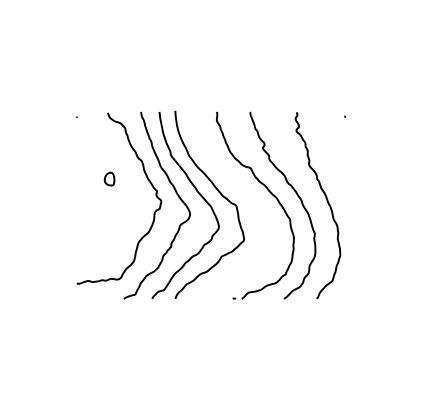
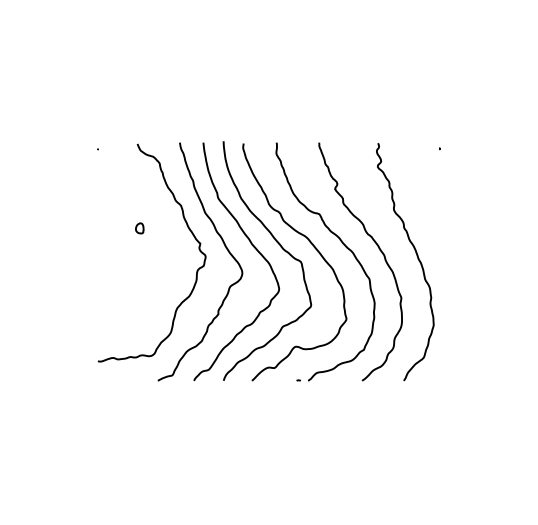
part: (109, 179) -> (139, 228), size x0.62
curve: (243, 191) -> (310, 244), added

